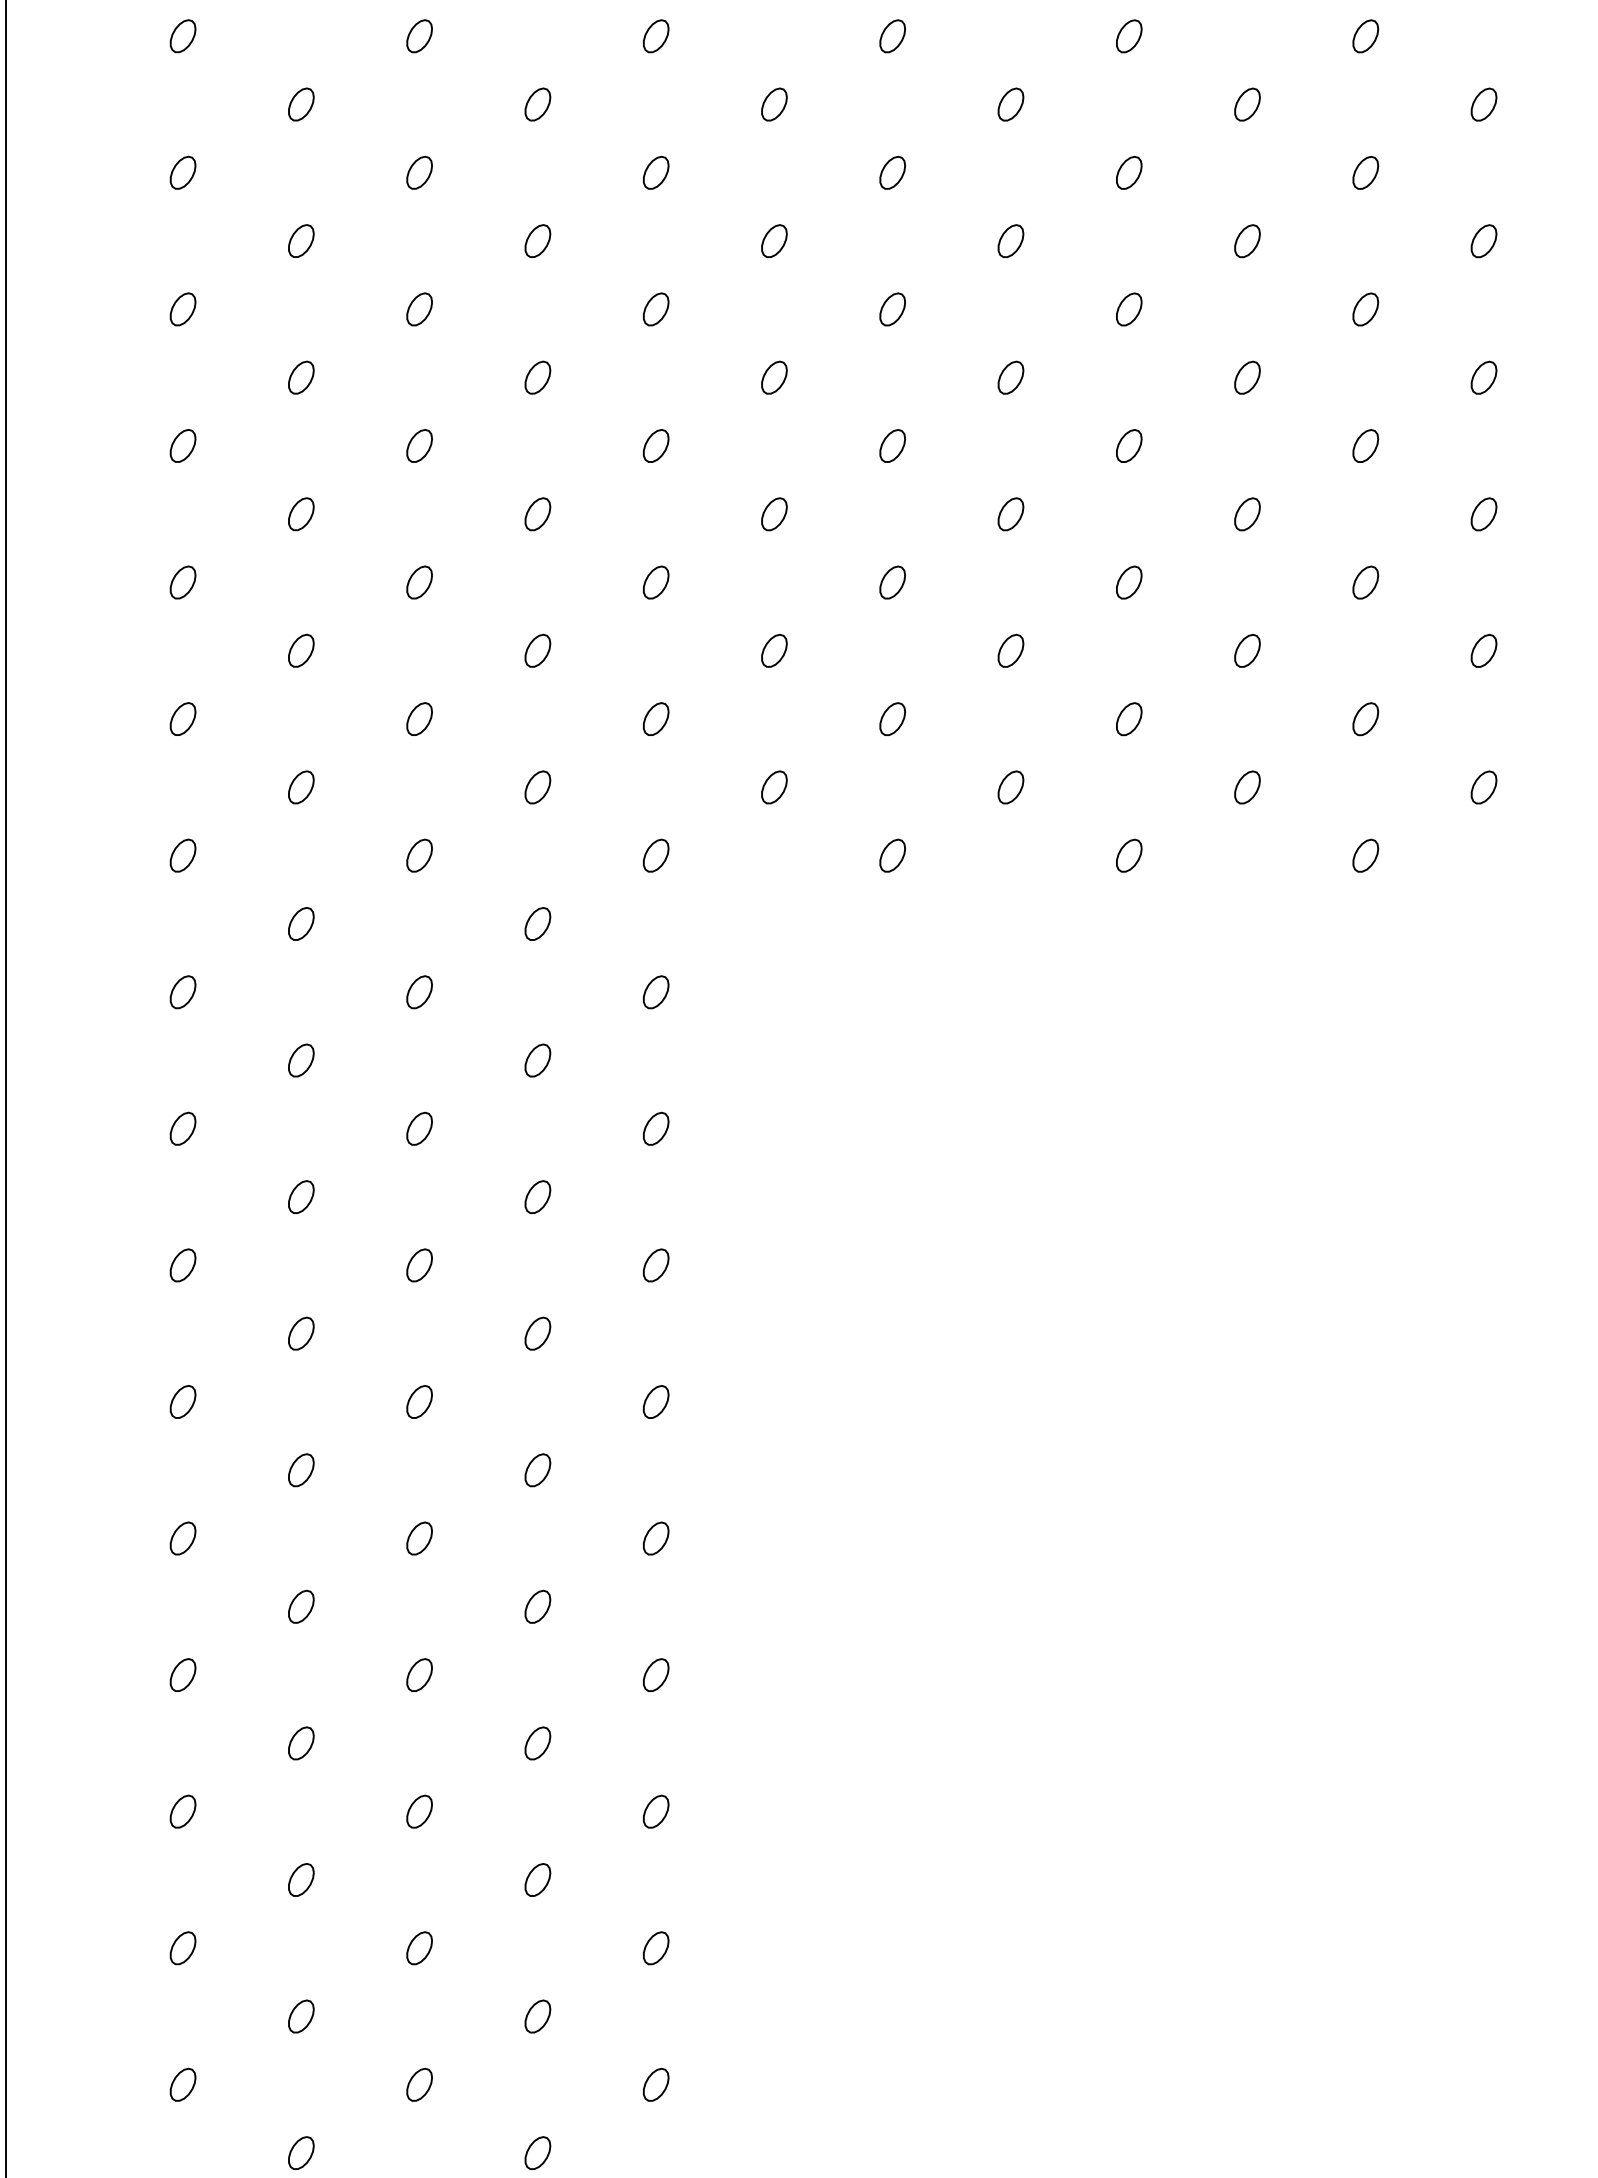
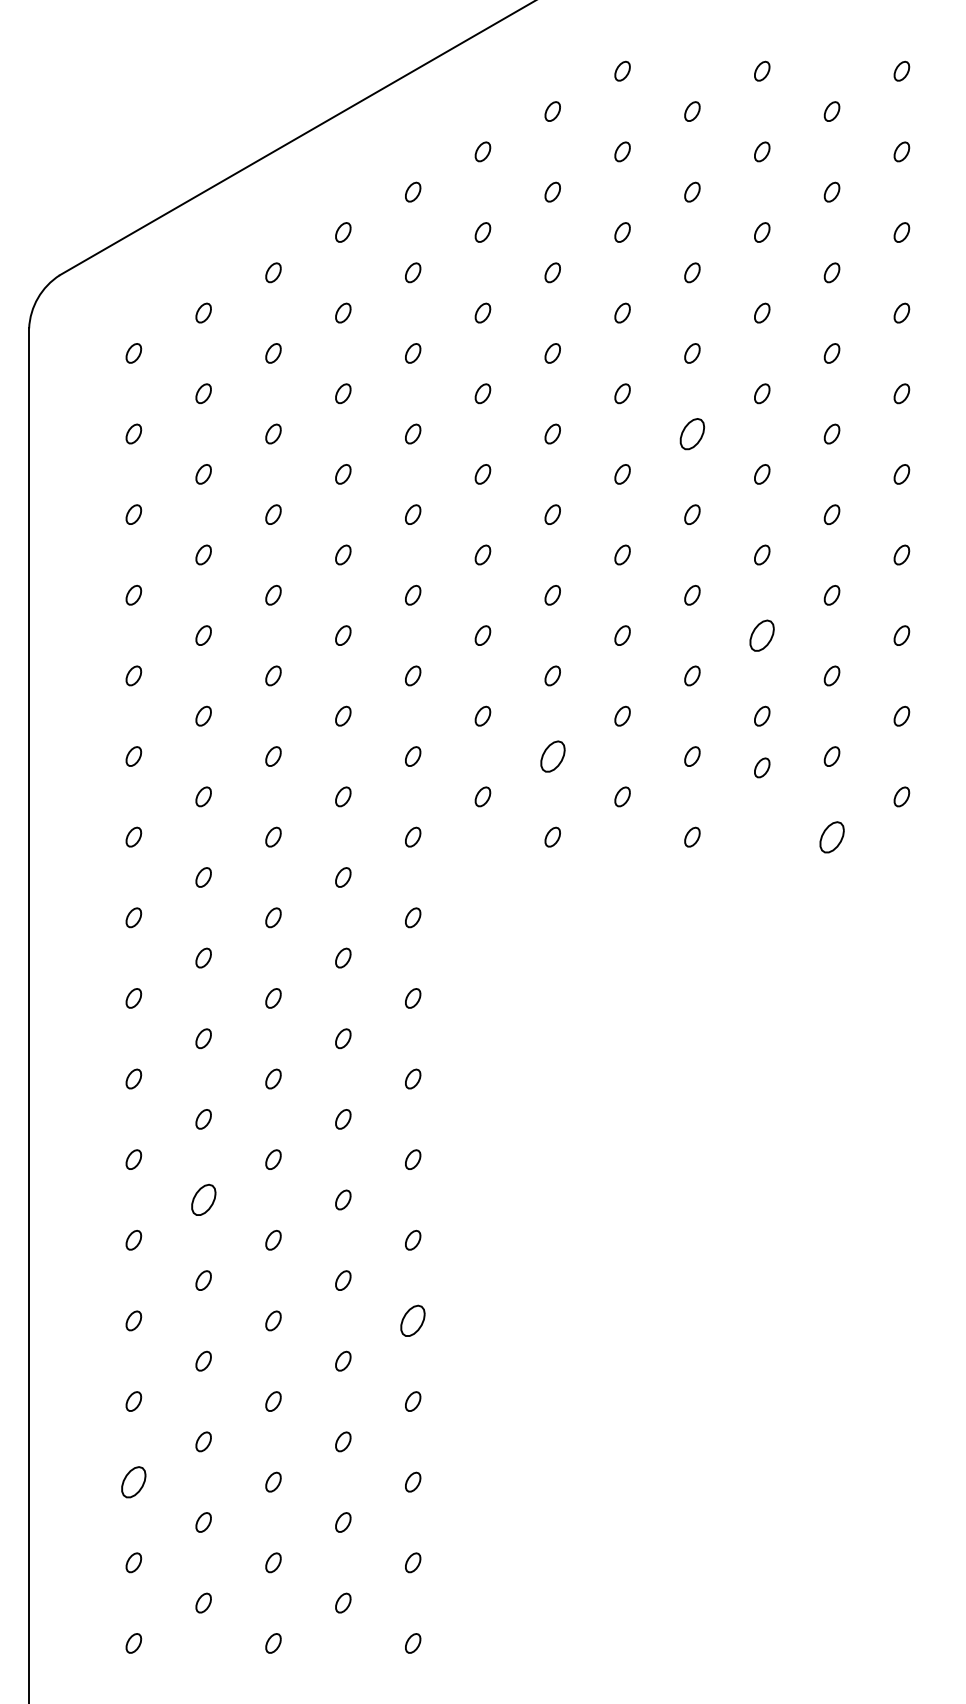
part: (1129, 171) -> (692, 433), size x1.6
part: (1247, 514) -> (762, 635), size x1.6
part: (892, 719) -> (552, 756), size x1.6
part: (1247, 786) -> (762, 767), moved
part: (1364, 854) -> (831, 836), size x1.6
part: (301, 1469) -> (203, 1199), size x1.6
part: (656, 1674) -> (413, 1320), size x1.6
part: (182, 1947) -> (133, 1481), size x1.6

